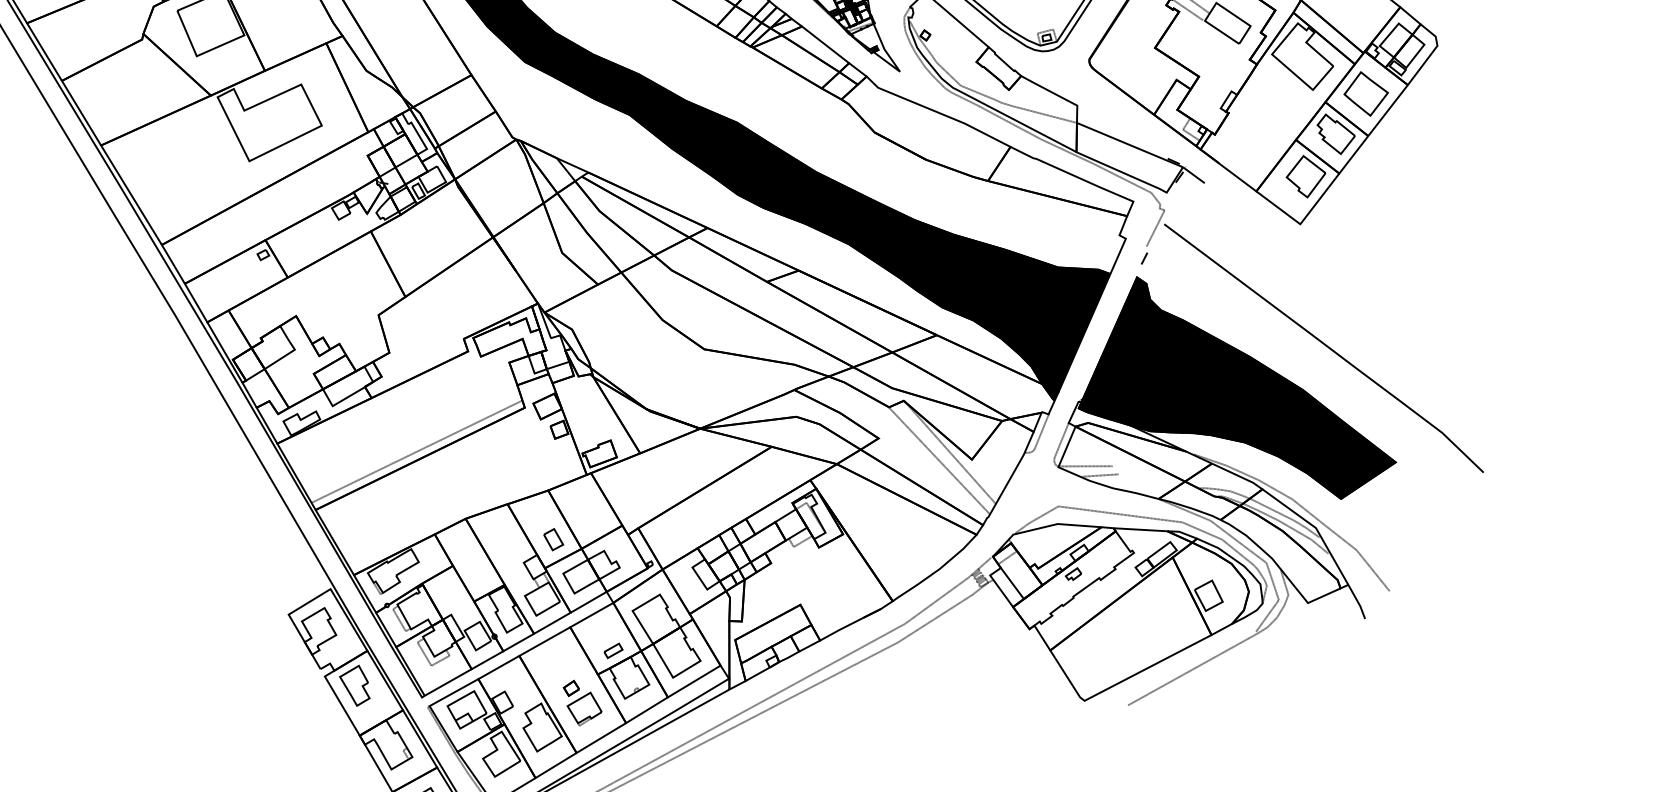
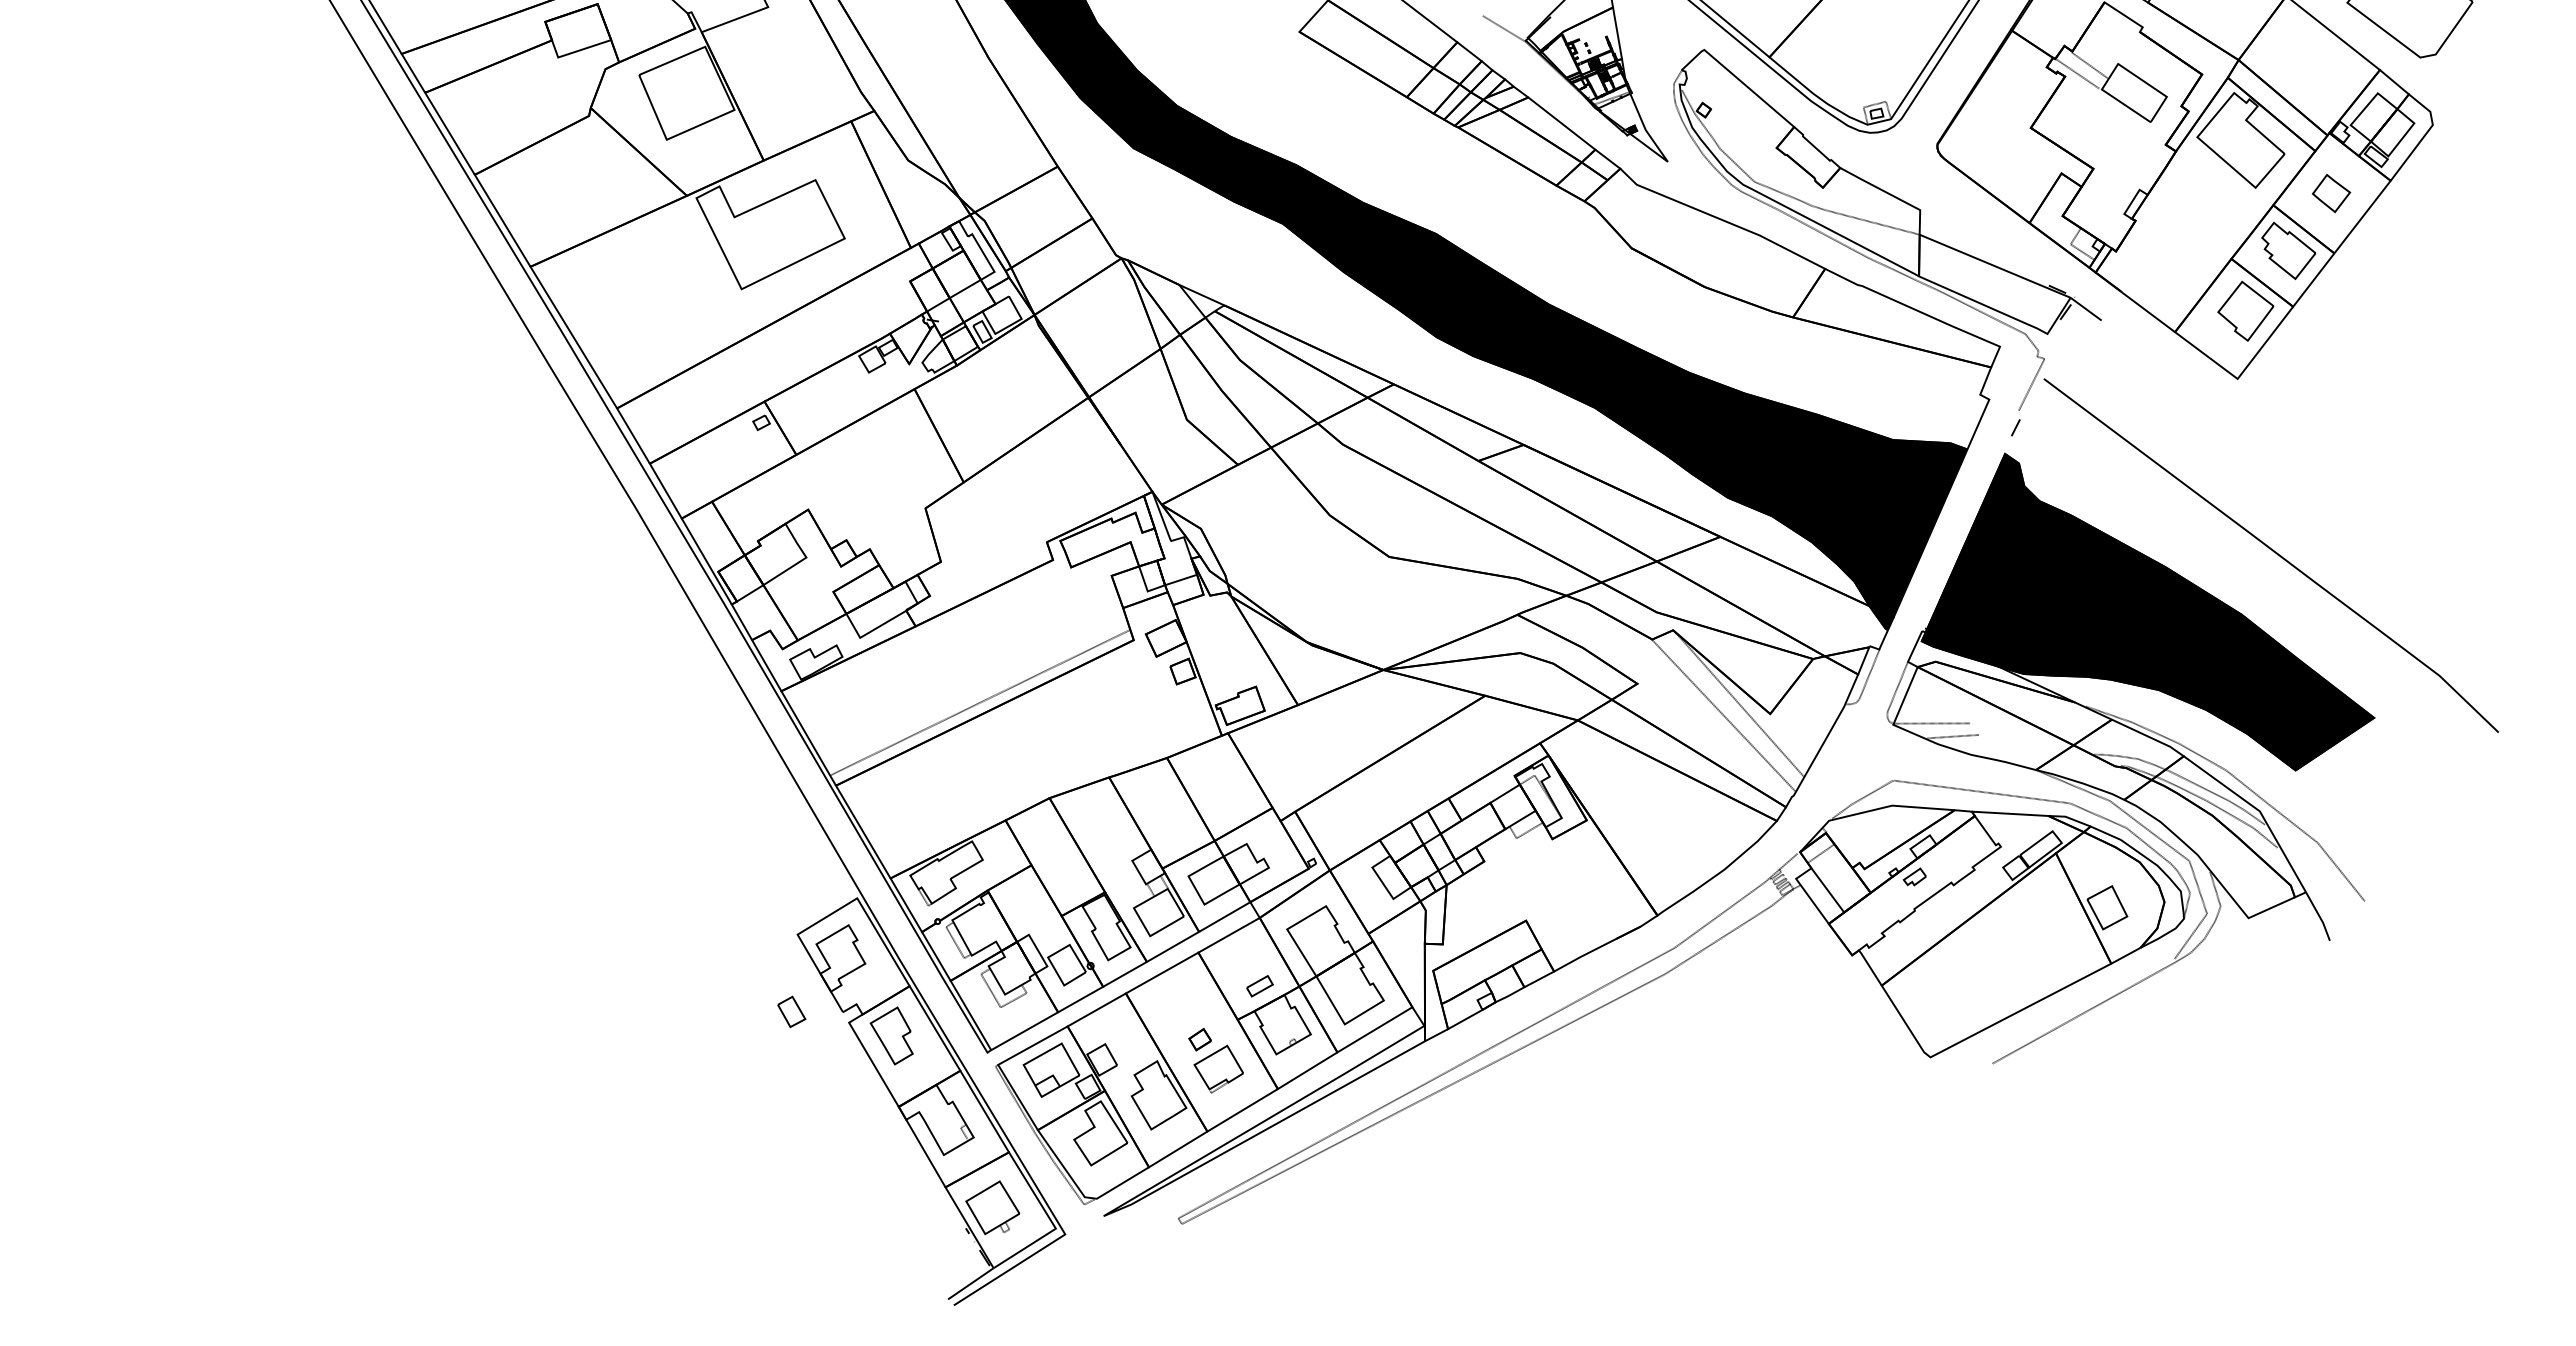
part: (1366, 93) -> (2331, 193), size x0.6
part: (553, 539) -> (791, 1011), moved

